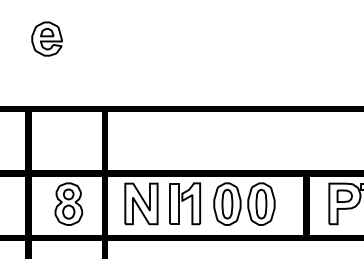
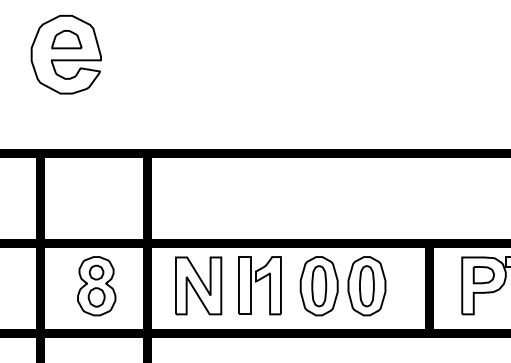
part: (46, 38) -> (65, 53), size x1.67

